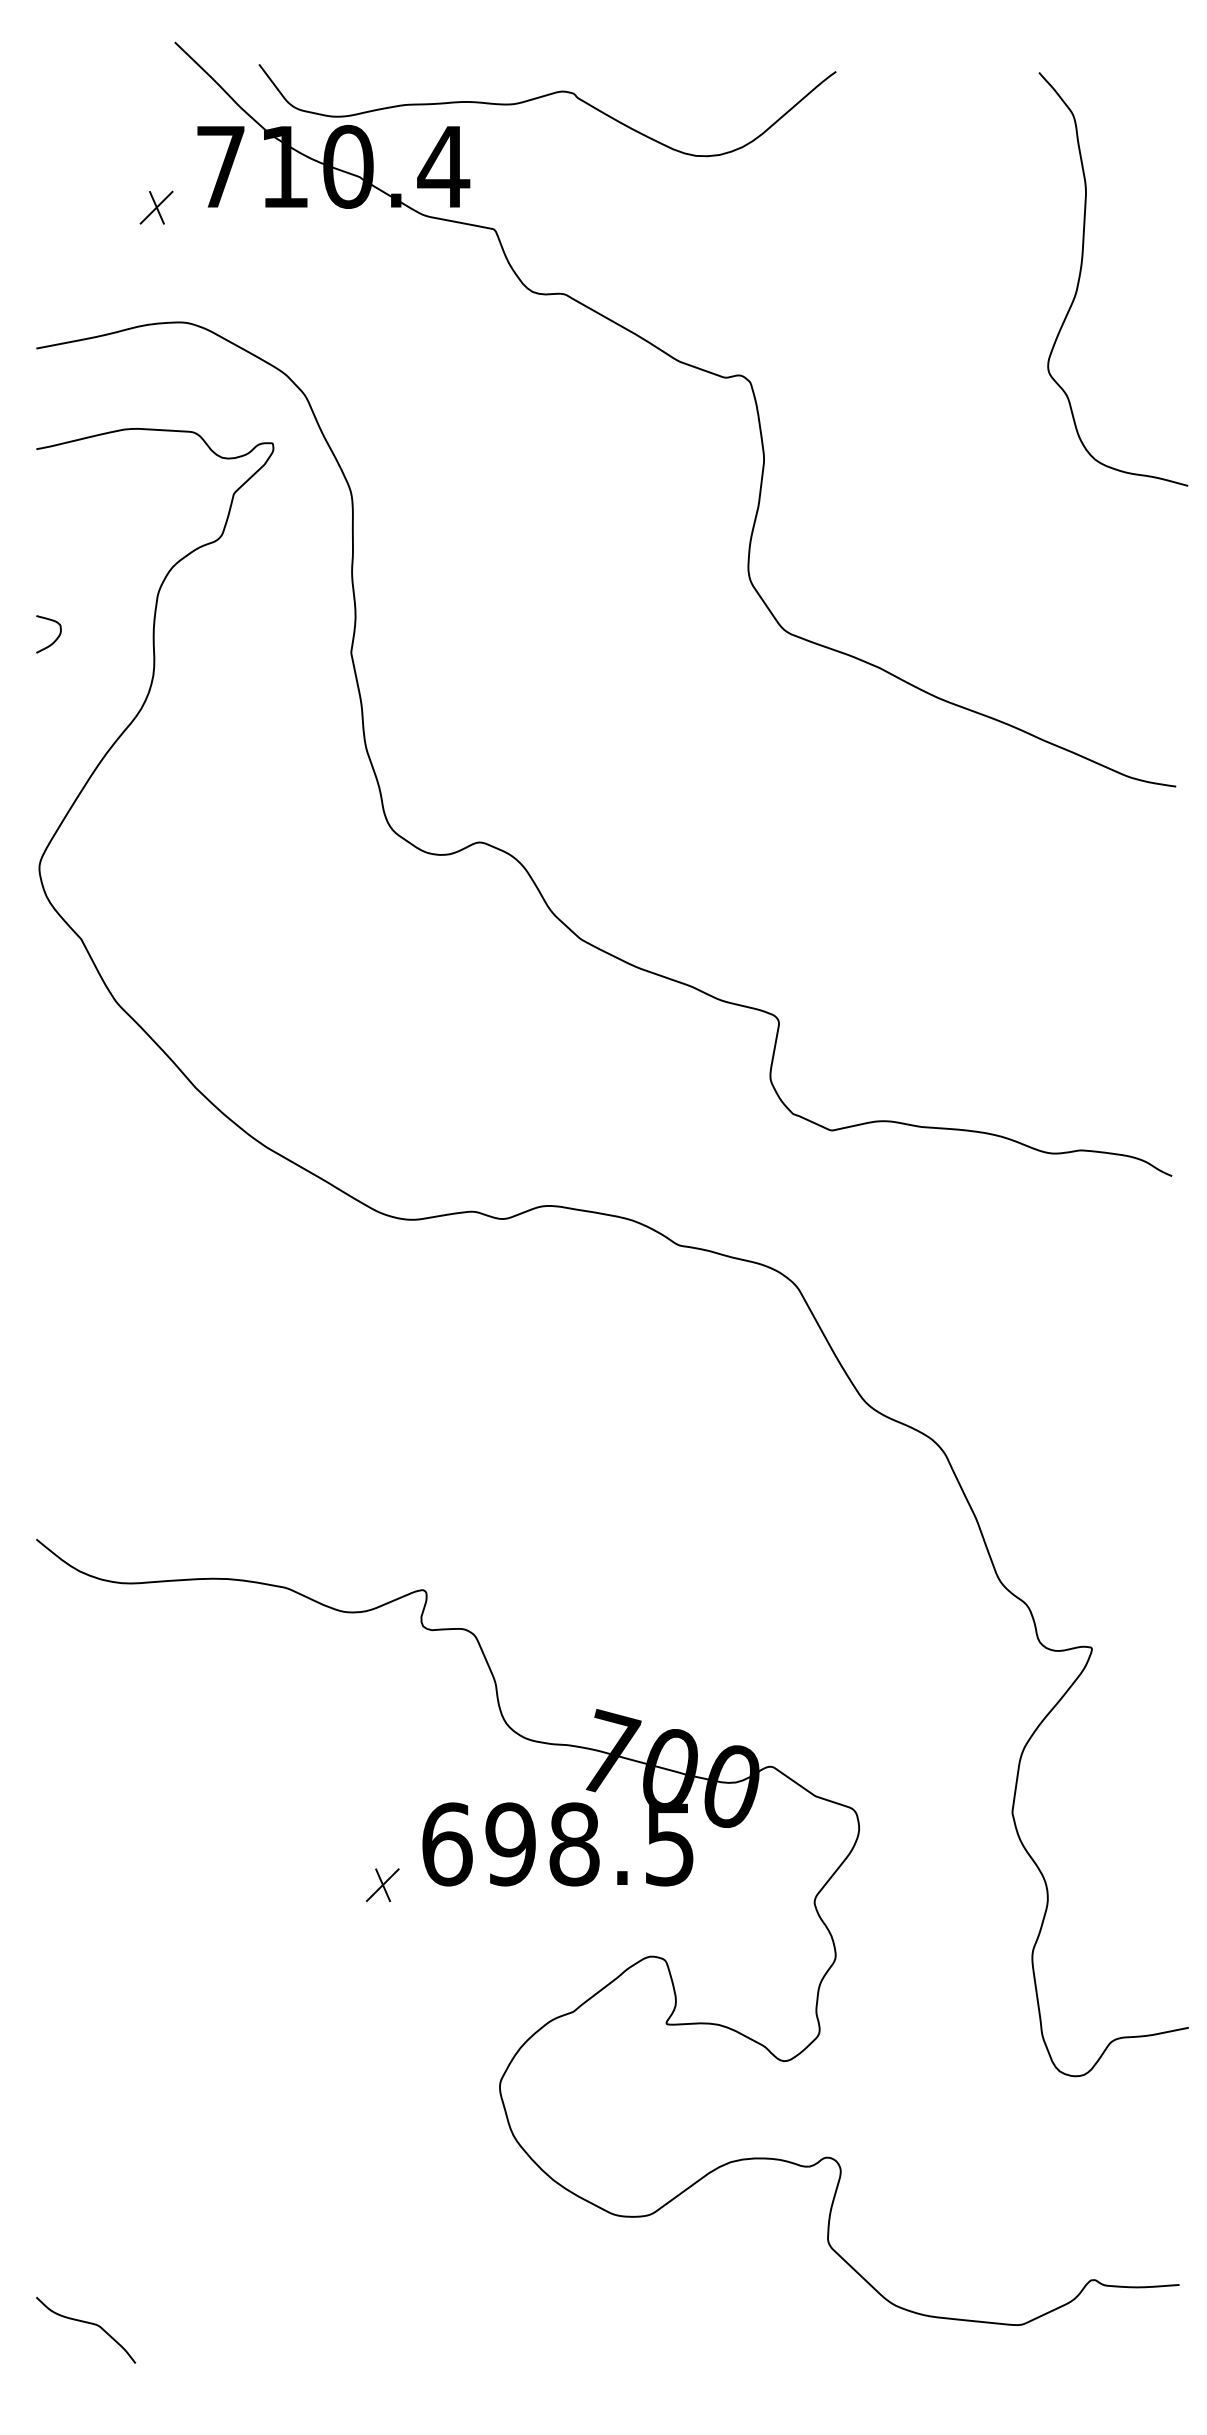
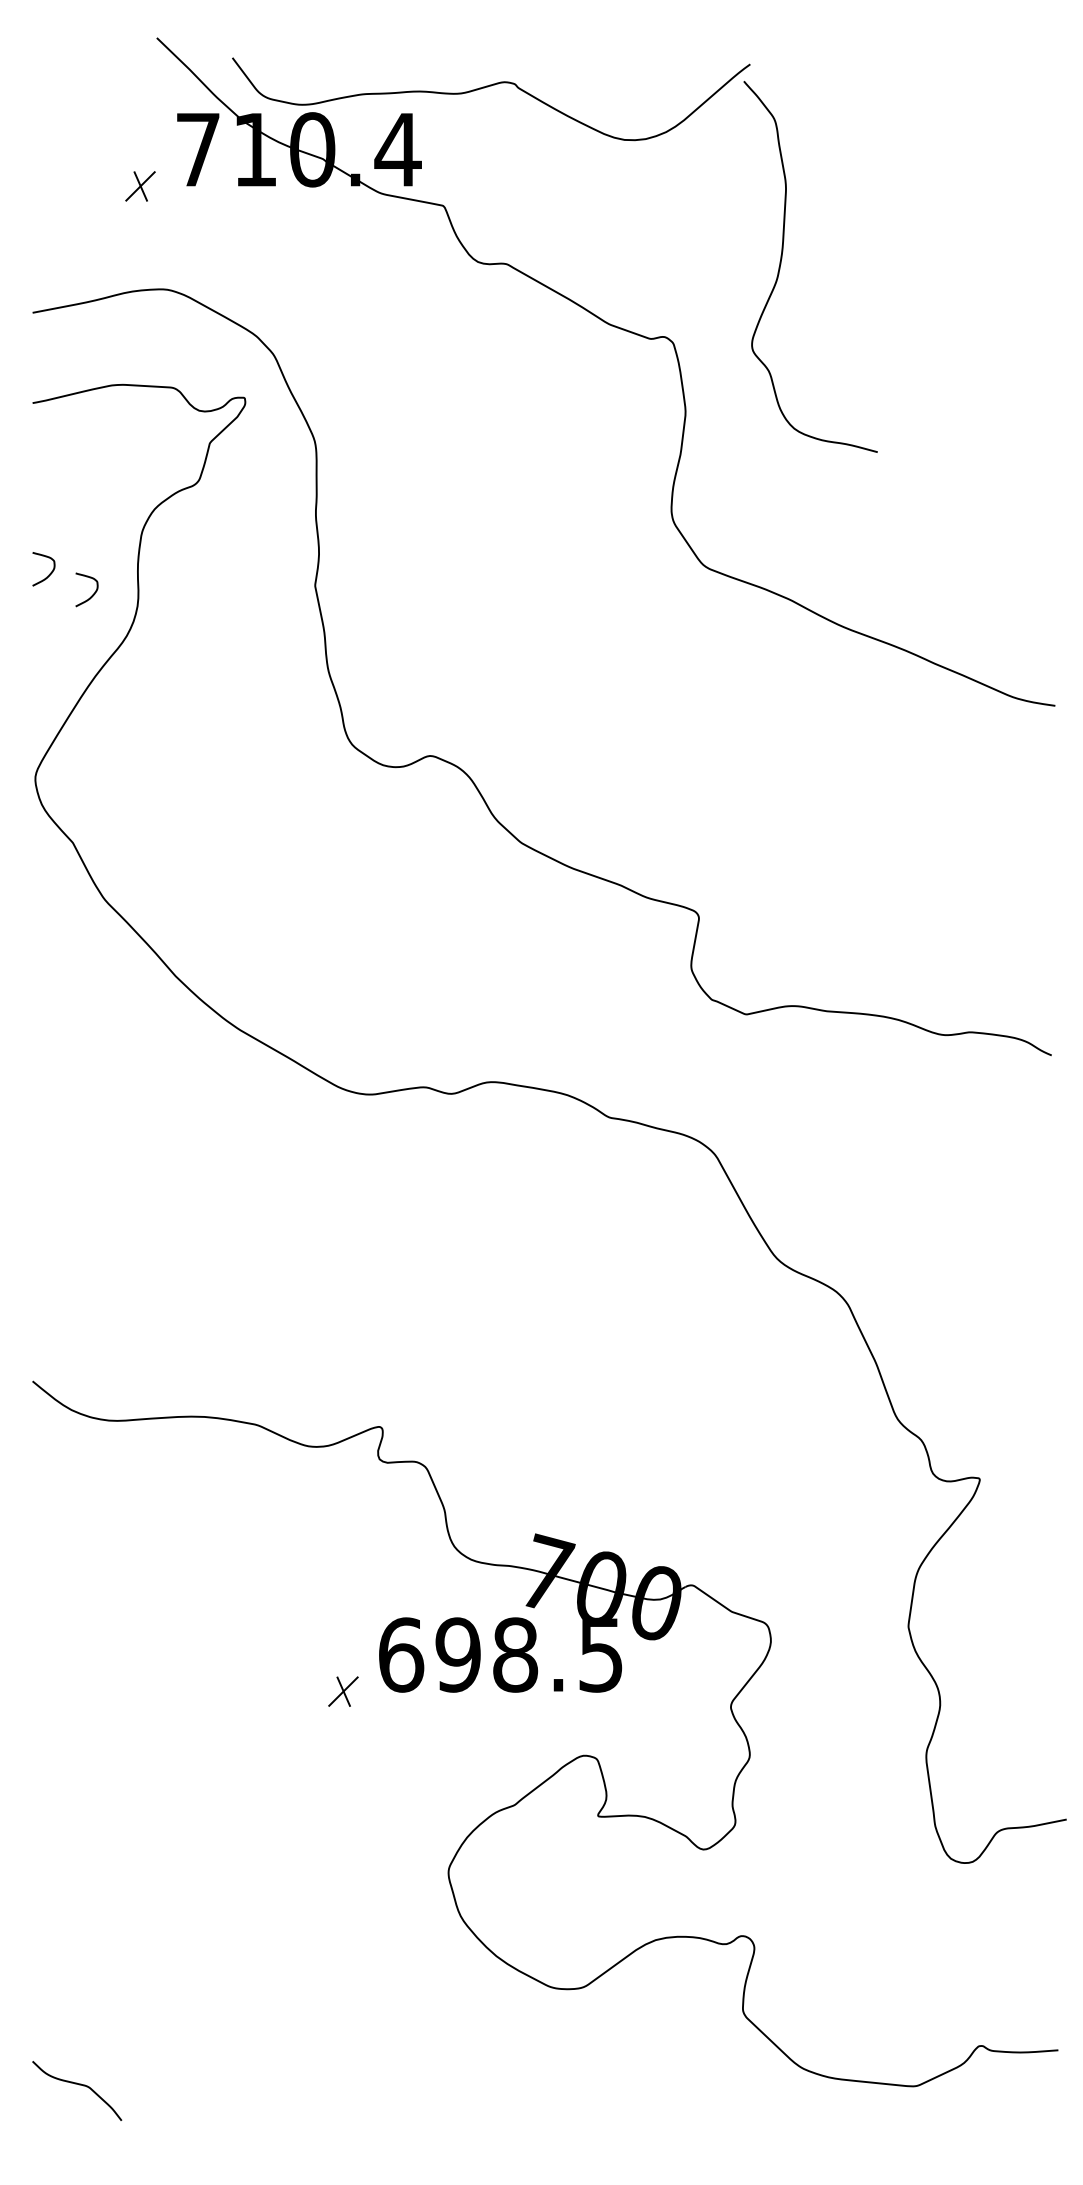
curve: (1081, 273) -> (781, 261), moved
curve: (102, 663) -> (91, 595), added

